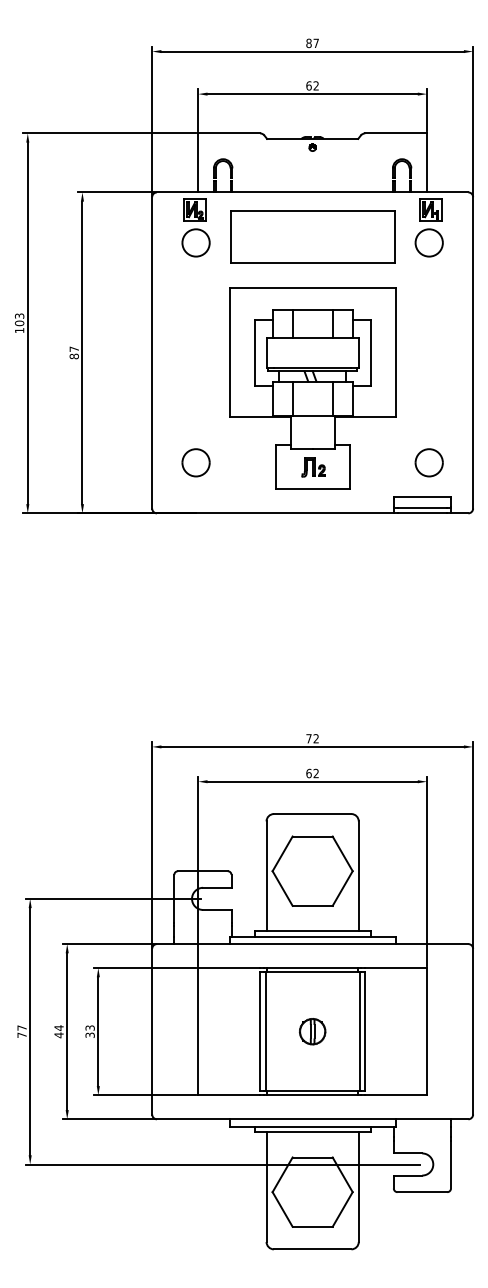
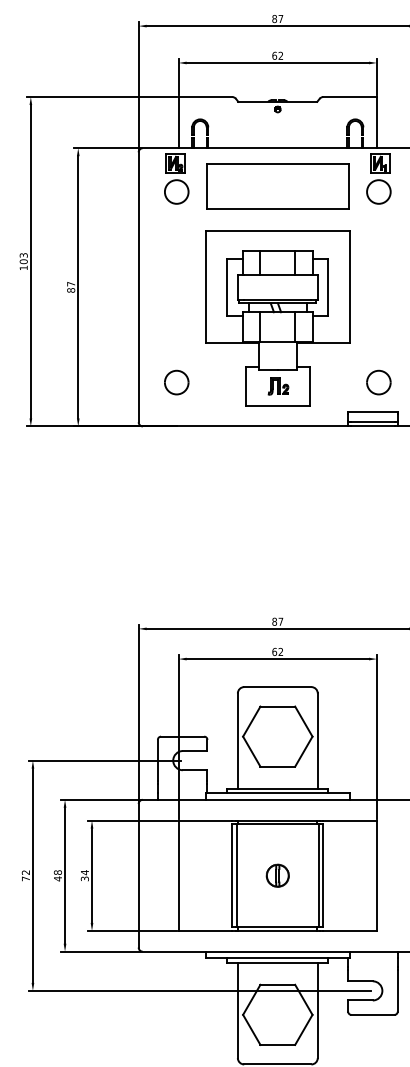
text: (312, 738) -> (277, 621), 72 -> 87
text: (21, 1027) -> (25, 872), 77 -> 72
text: (58, 1028) -> (57, 872), 44 -> 48
text: (89, 1028) -> (84, 872), 33 -> 34

